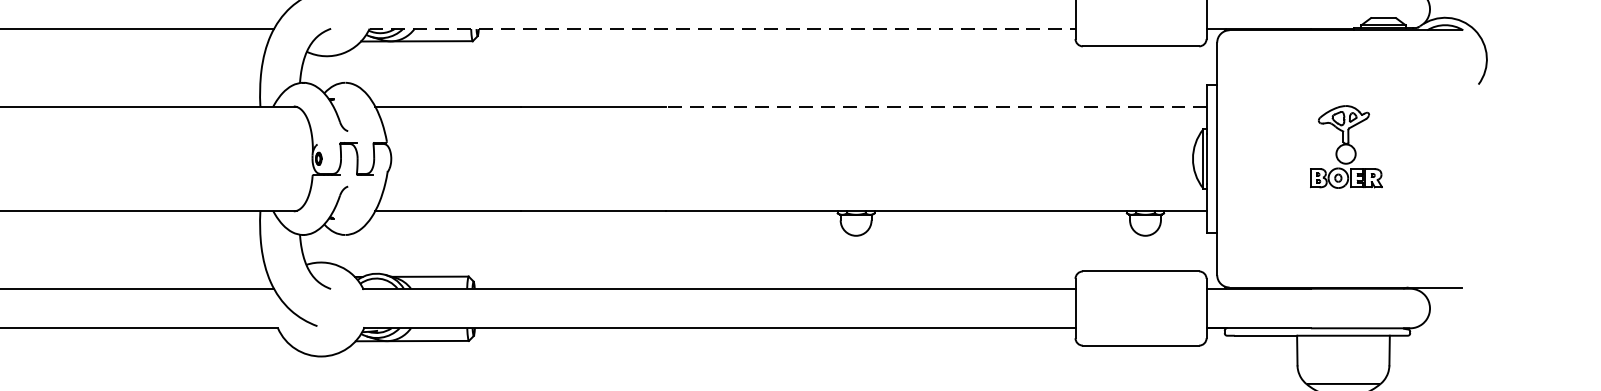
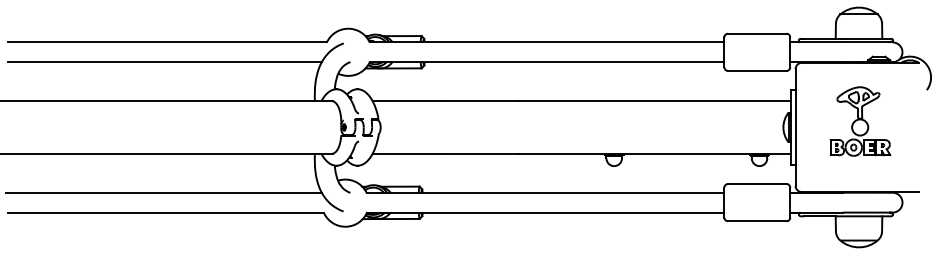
line: (723, 29) -> (547, 62), dashed -> solid
line: (936, 107) -> (654, 101), dashed -> solid
part: (1346, 146) -> (860, 121), size x1.67

